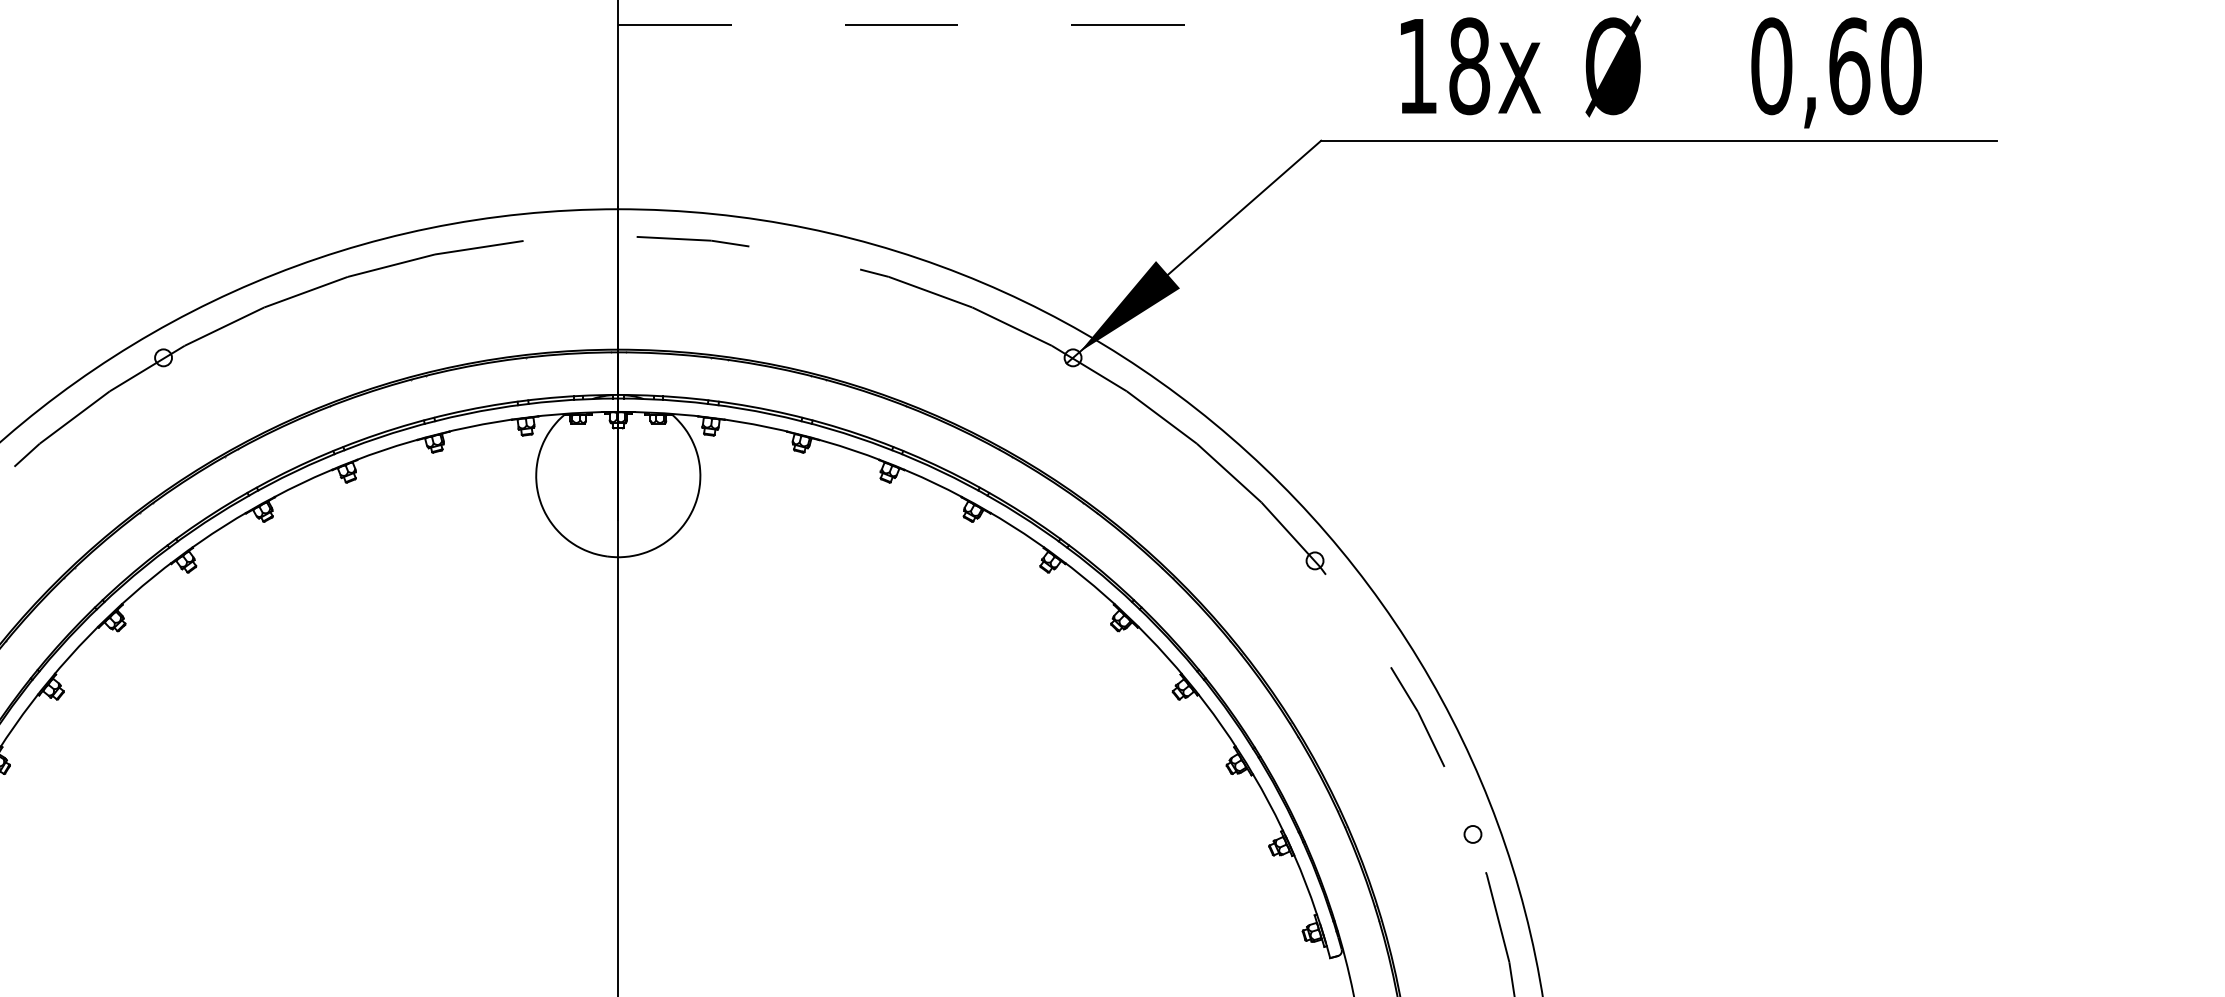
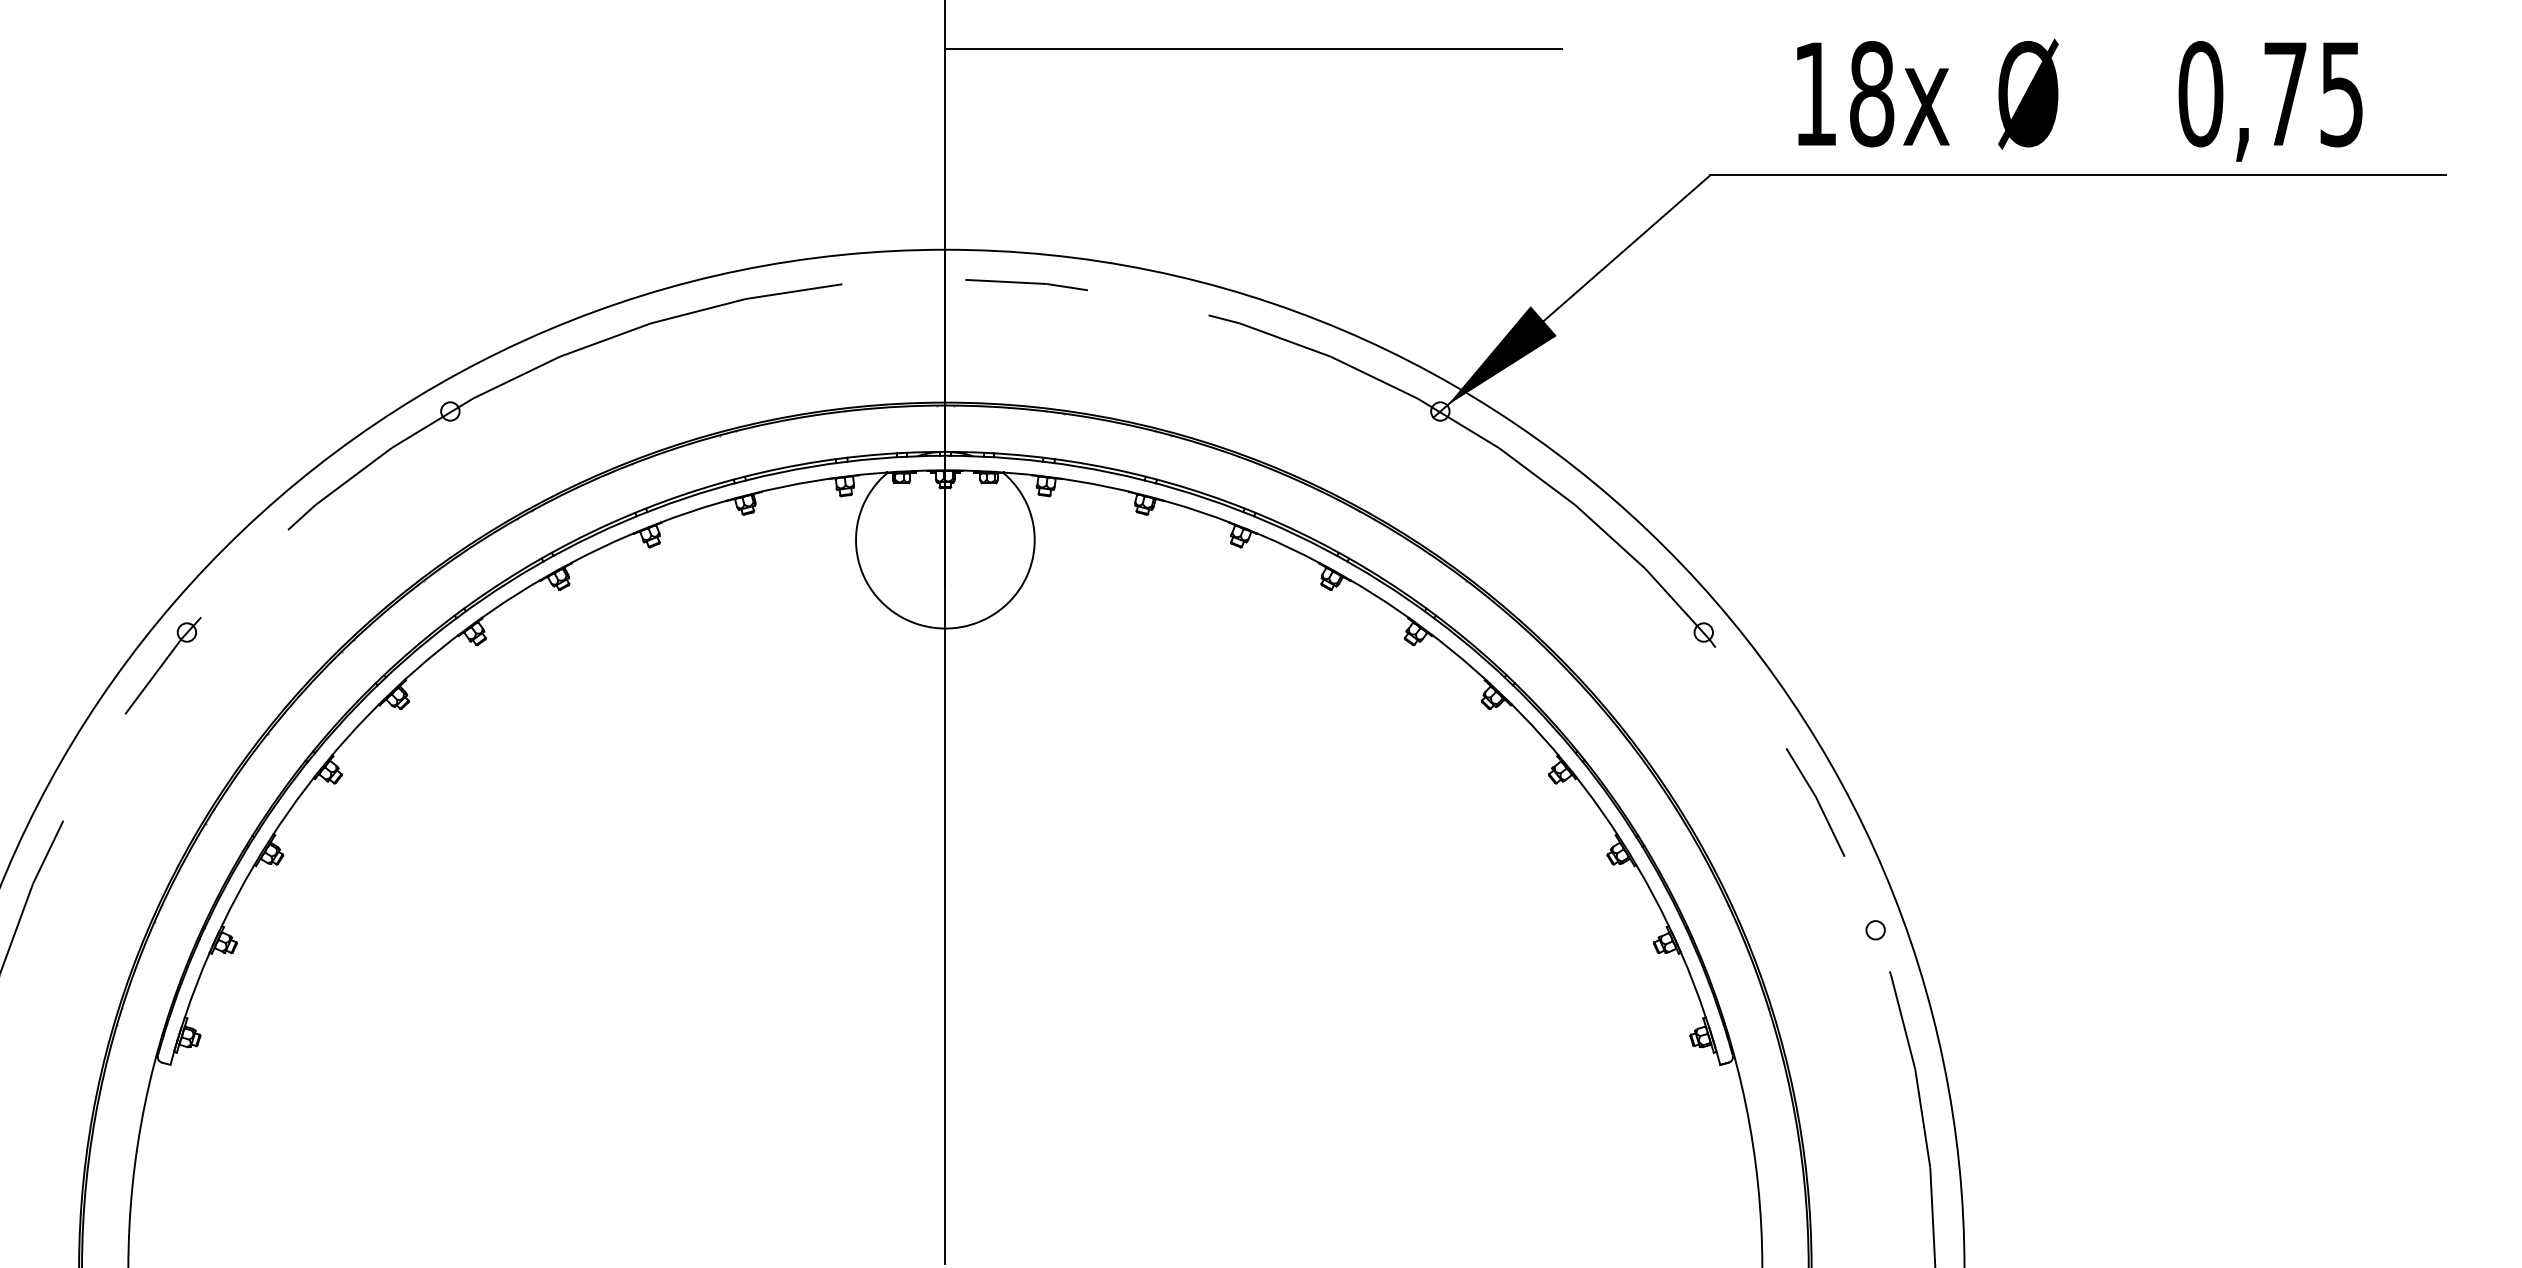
line: (901, 24) -> (1253, 48), dashed -> solid
text: (1875, 66) -> (2313, 94), 0,60 -> 0,75

